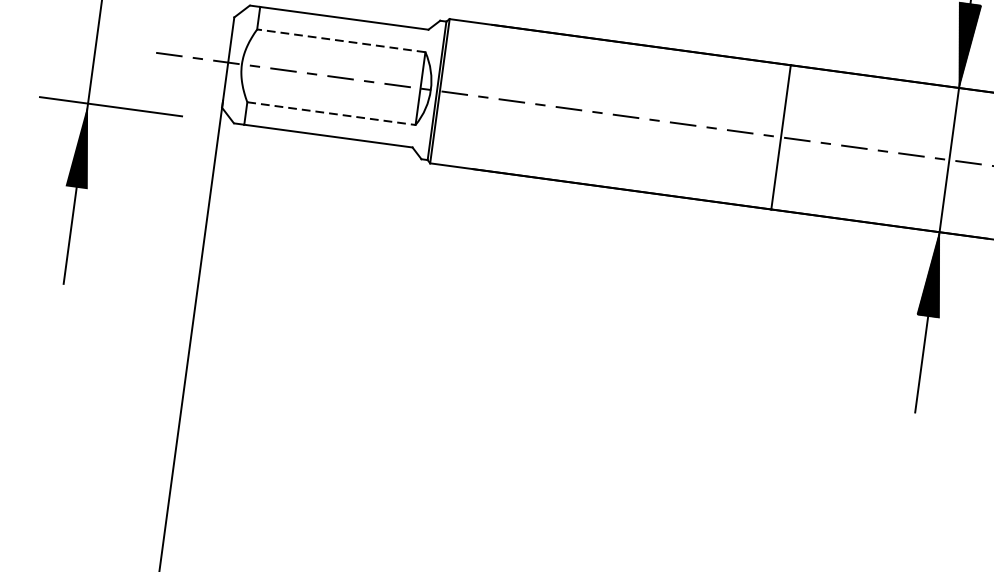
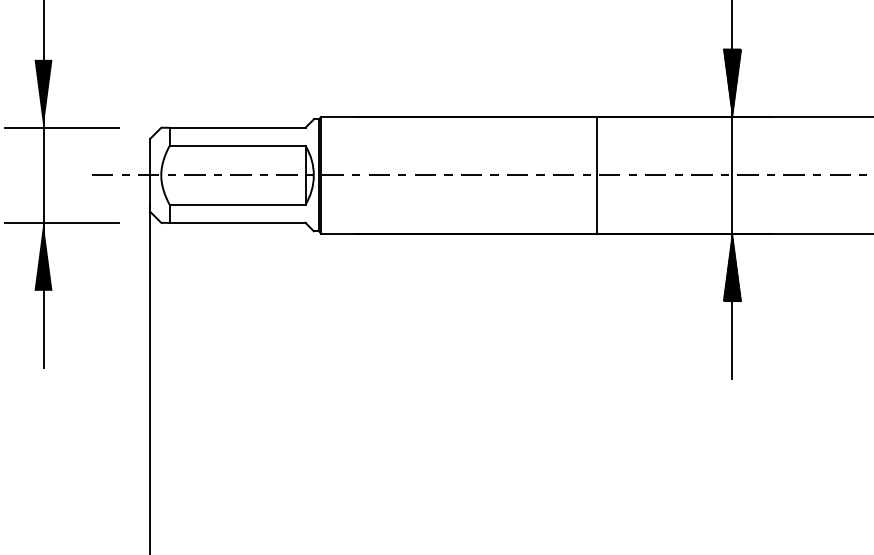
line: (341, 40) -> (237, 145), dashed -> solid
line: (331, 113) -> (237, 204), dashed -> solid

